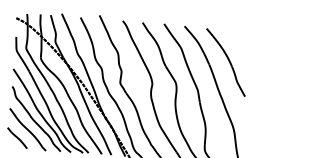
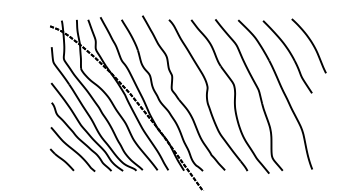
curve: (248, 53) -> (311, 44), added

